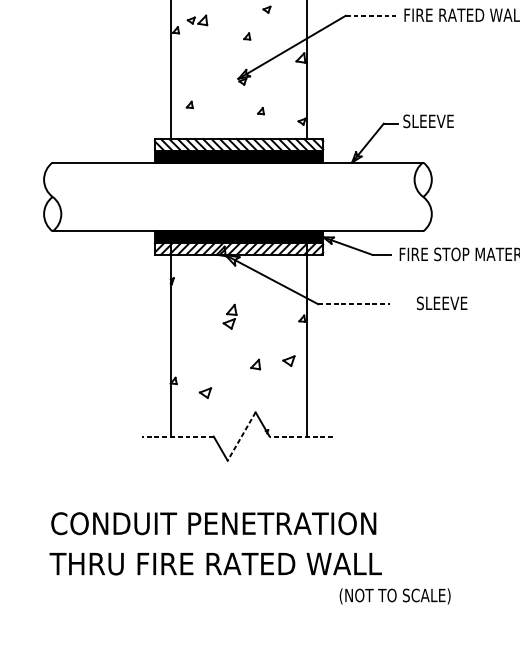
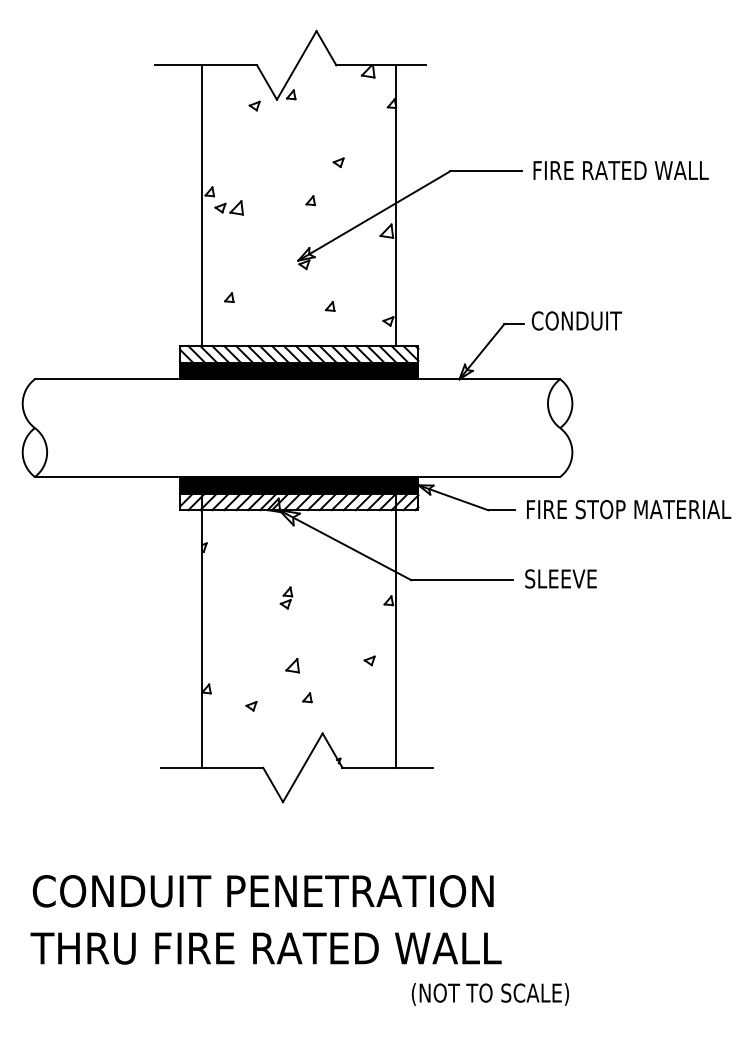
line: (371, 15) -> (486, 171), dashed -> solid
part: (197, 20) -> (228, 207), moved
text: (434, 121) -> (576, 320), SLEEVE -> CONDUIT
text: (441, 303) -> (560, 578), moved
line: (354, 304) -> (462, 580), dashed -> solid
part: (230, 316) -> (286, 597), size x0.62
part: (288, 360) -> (369, 660), size x0.62
part: (255, 364) -> (292, 665), moved
part: (244, 386) -> (307, 697), added
part: (205, 393) -> (251, 706), size x0.62
line: (177, 436) -> (212, 767), dashed -> solid
line: (241, 436) -> (302, 767), dashed -> solid
line: (301, 436) -> (387, 767), dashed -> solid
text: (394, 596) -> (489, 994), moved

